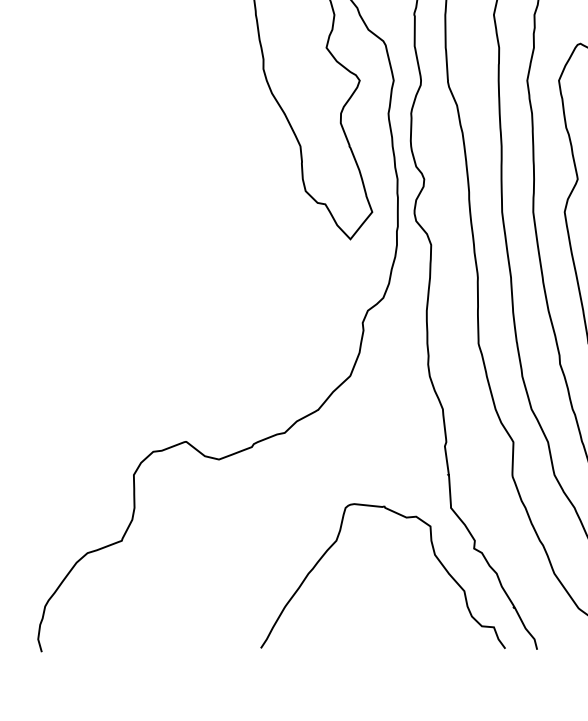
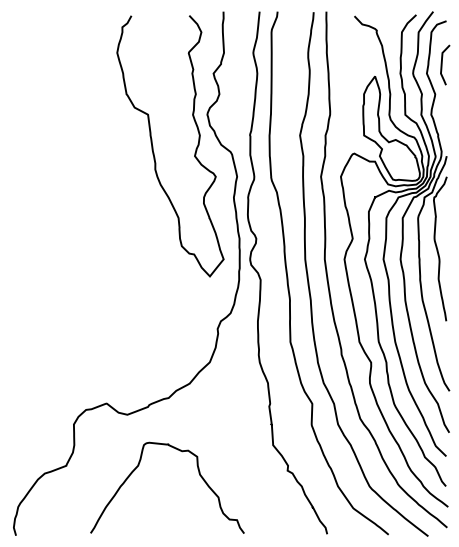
curve: (432, 553) -> (198, 473), moved

